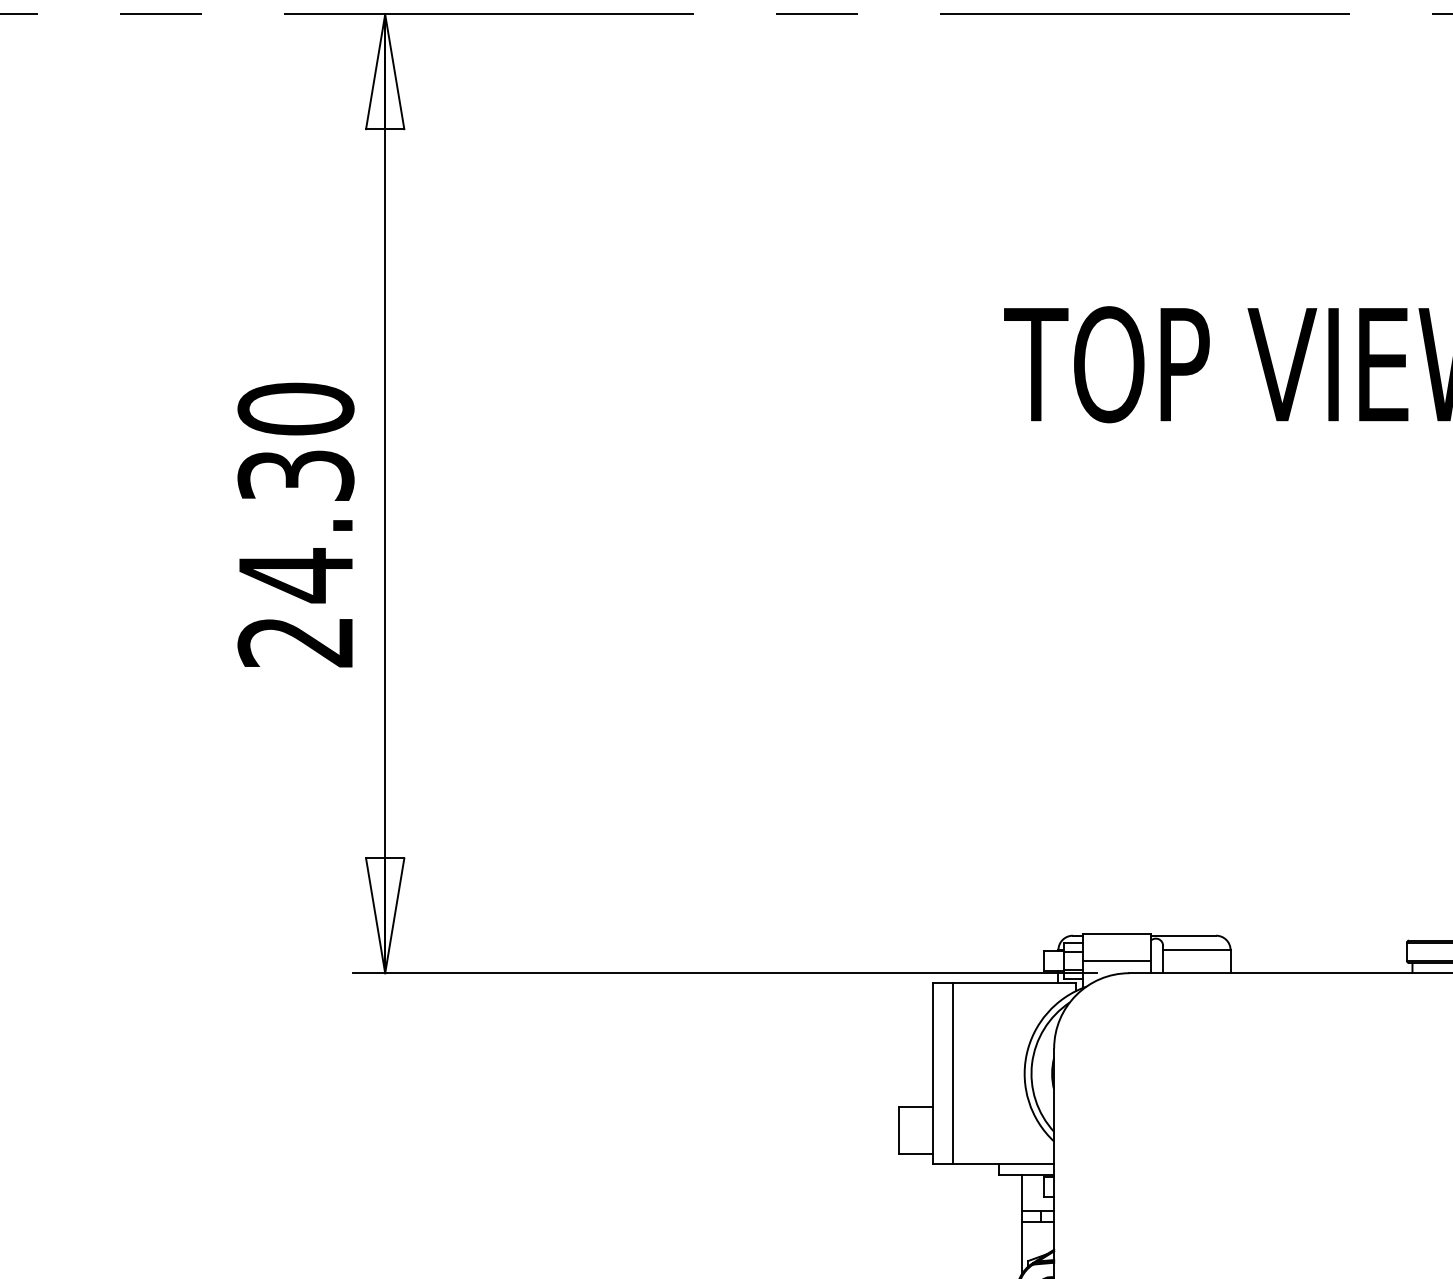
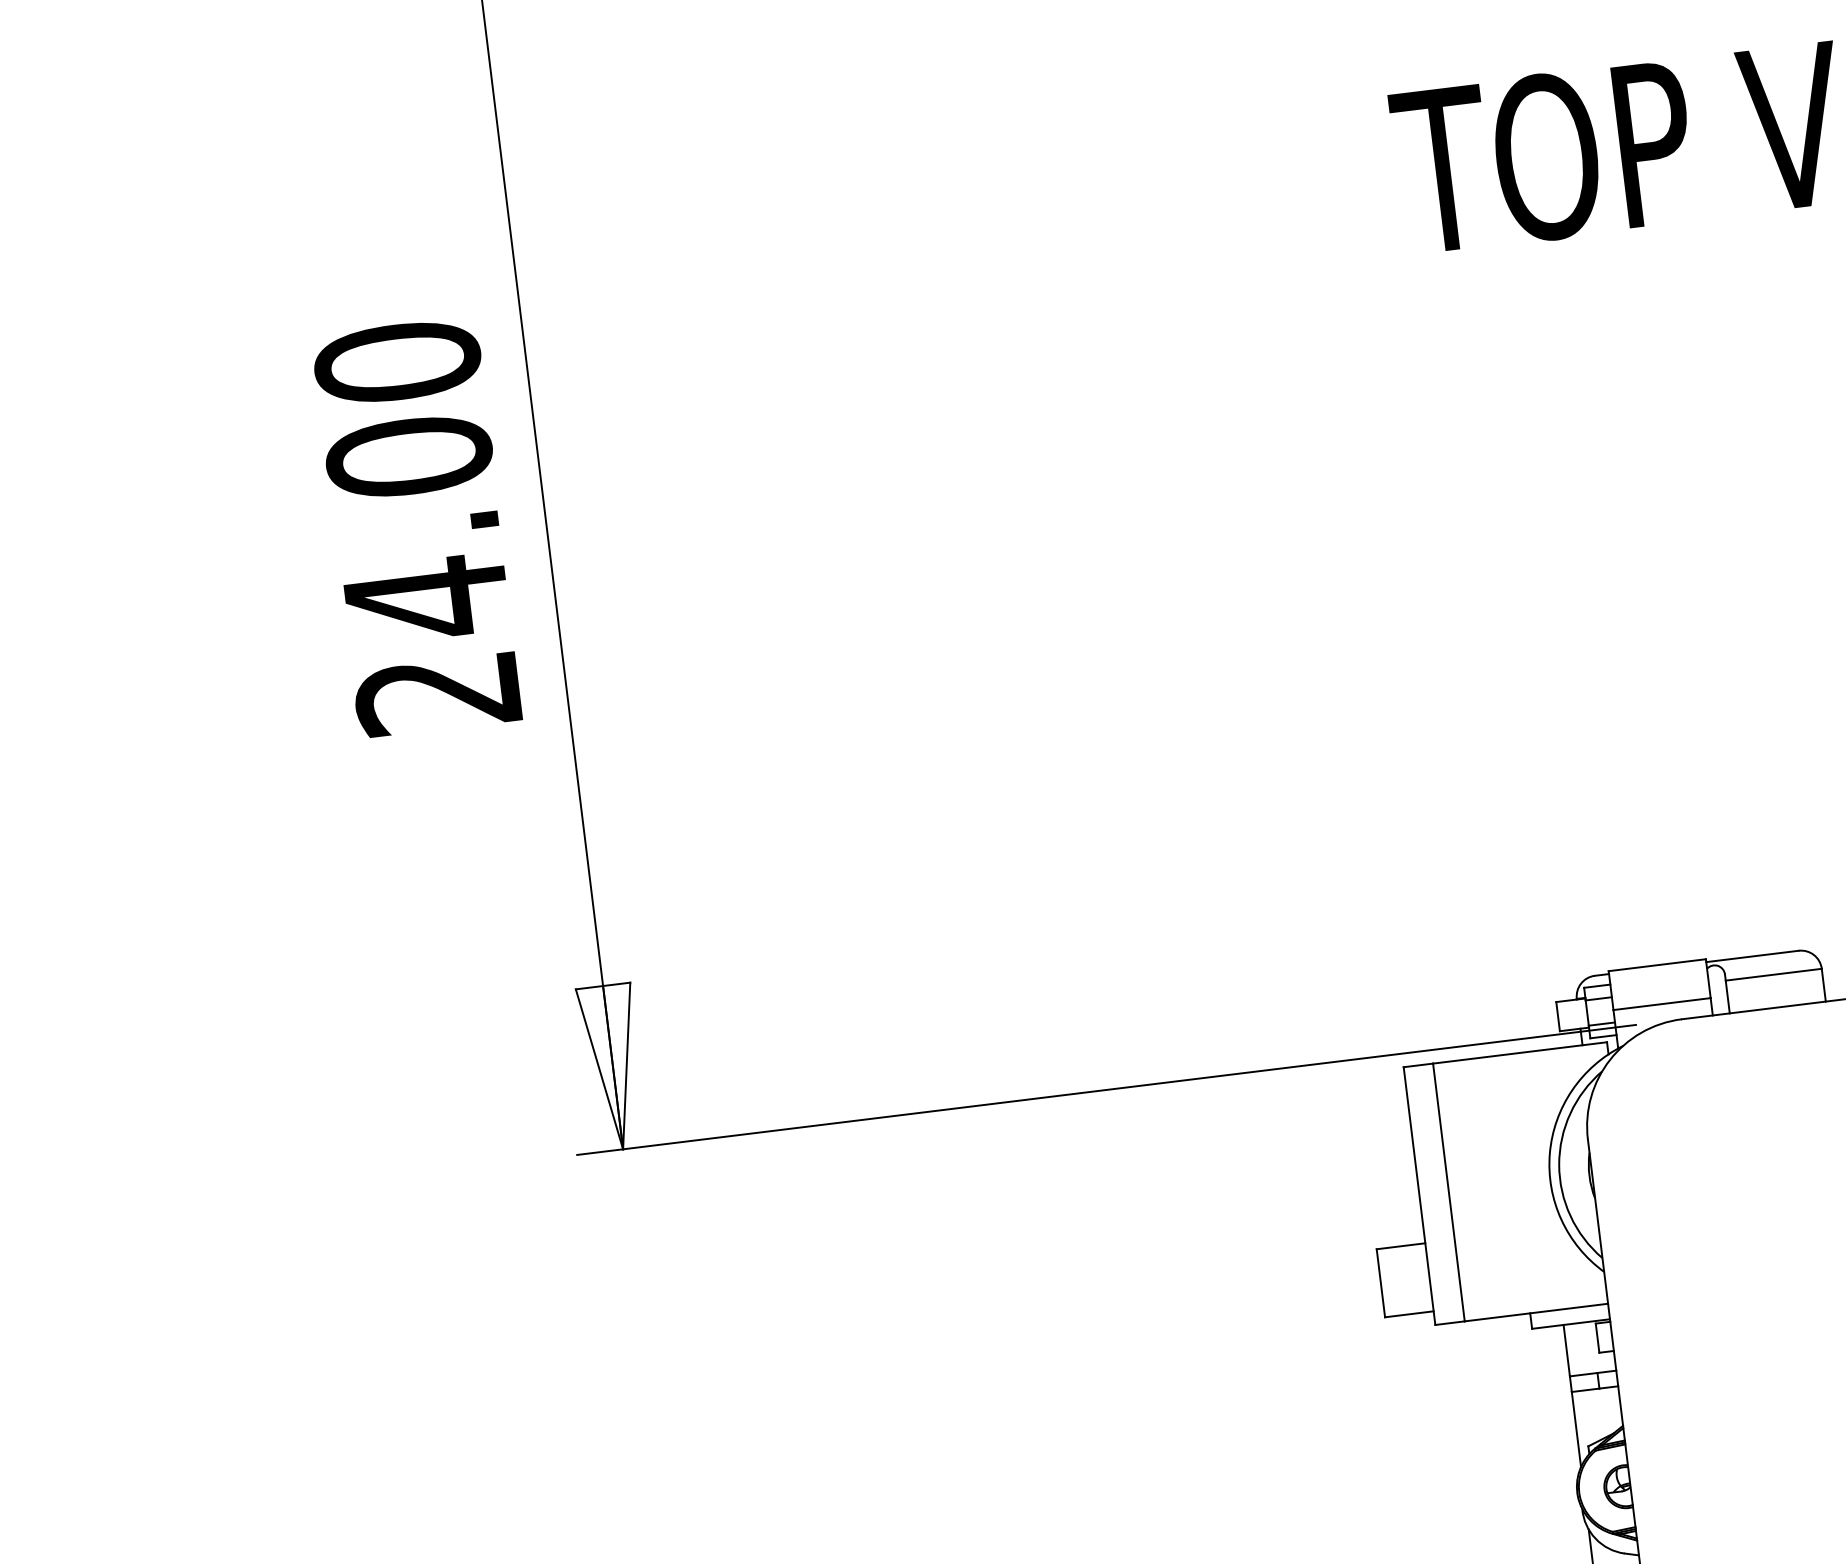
text: (295, 475) -> (408, 456), 24.30 -> 24.00

